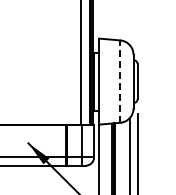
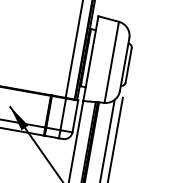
line: (120, 81) -> (111, 62), dashed -> solid

